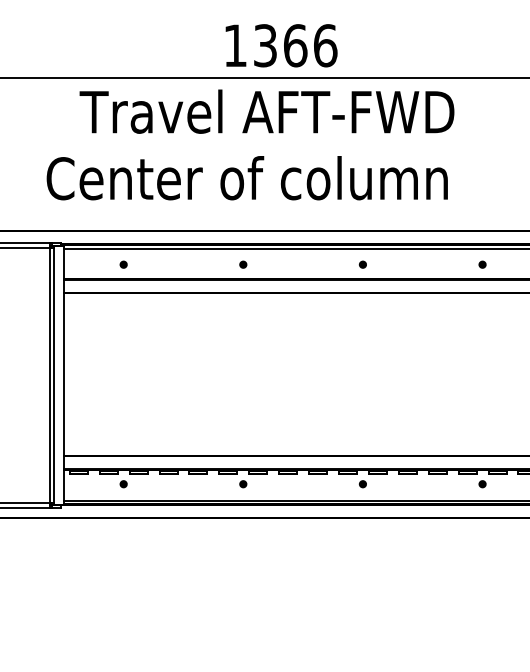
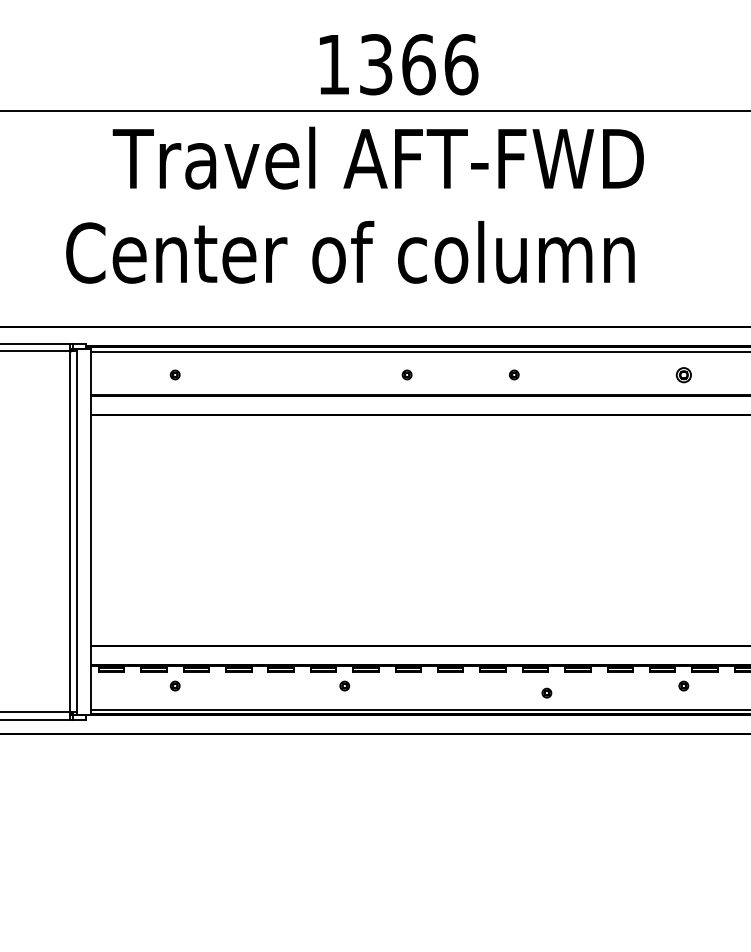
part: (243, 264) -> (407, 374), moved
part: (482, 264) -> (683, 374), size x1.6
part: (362, 484) -> (546, 693), moved

